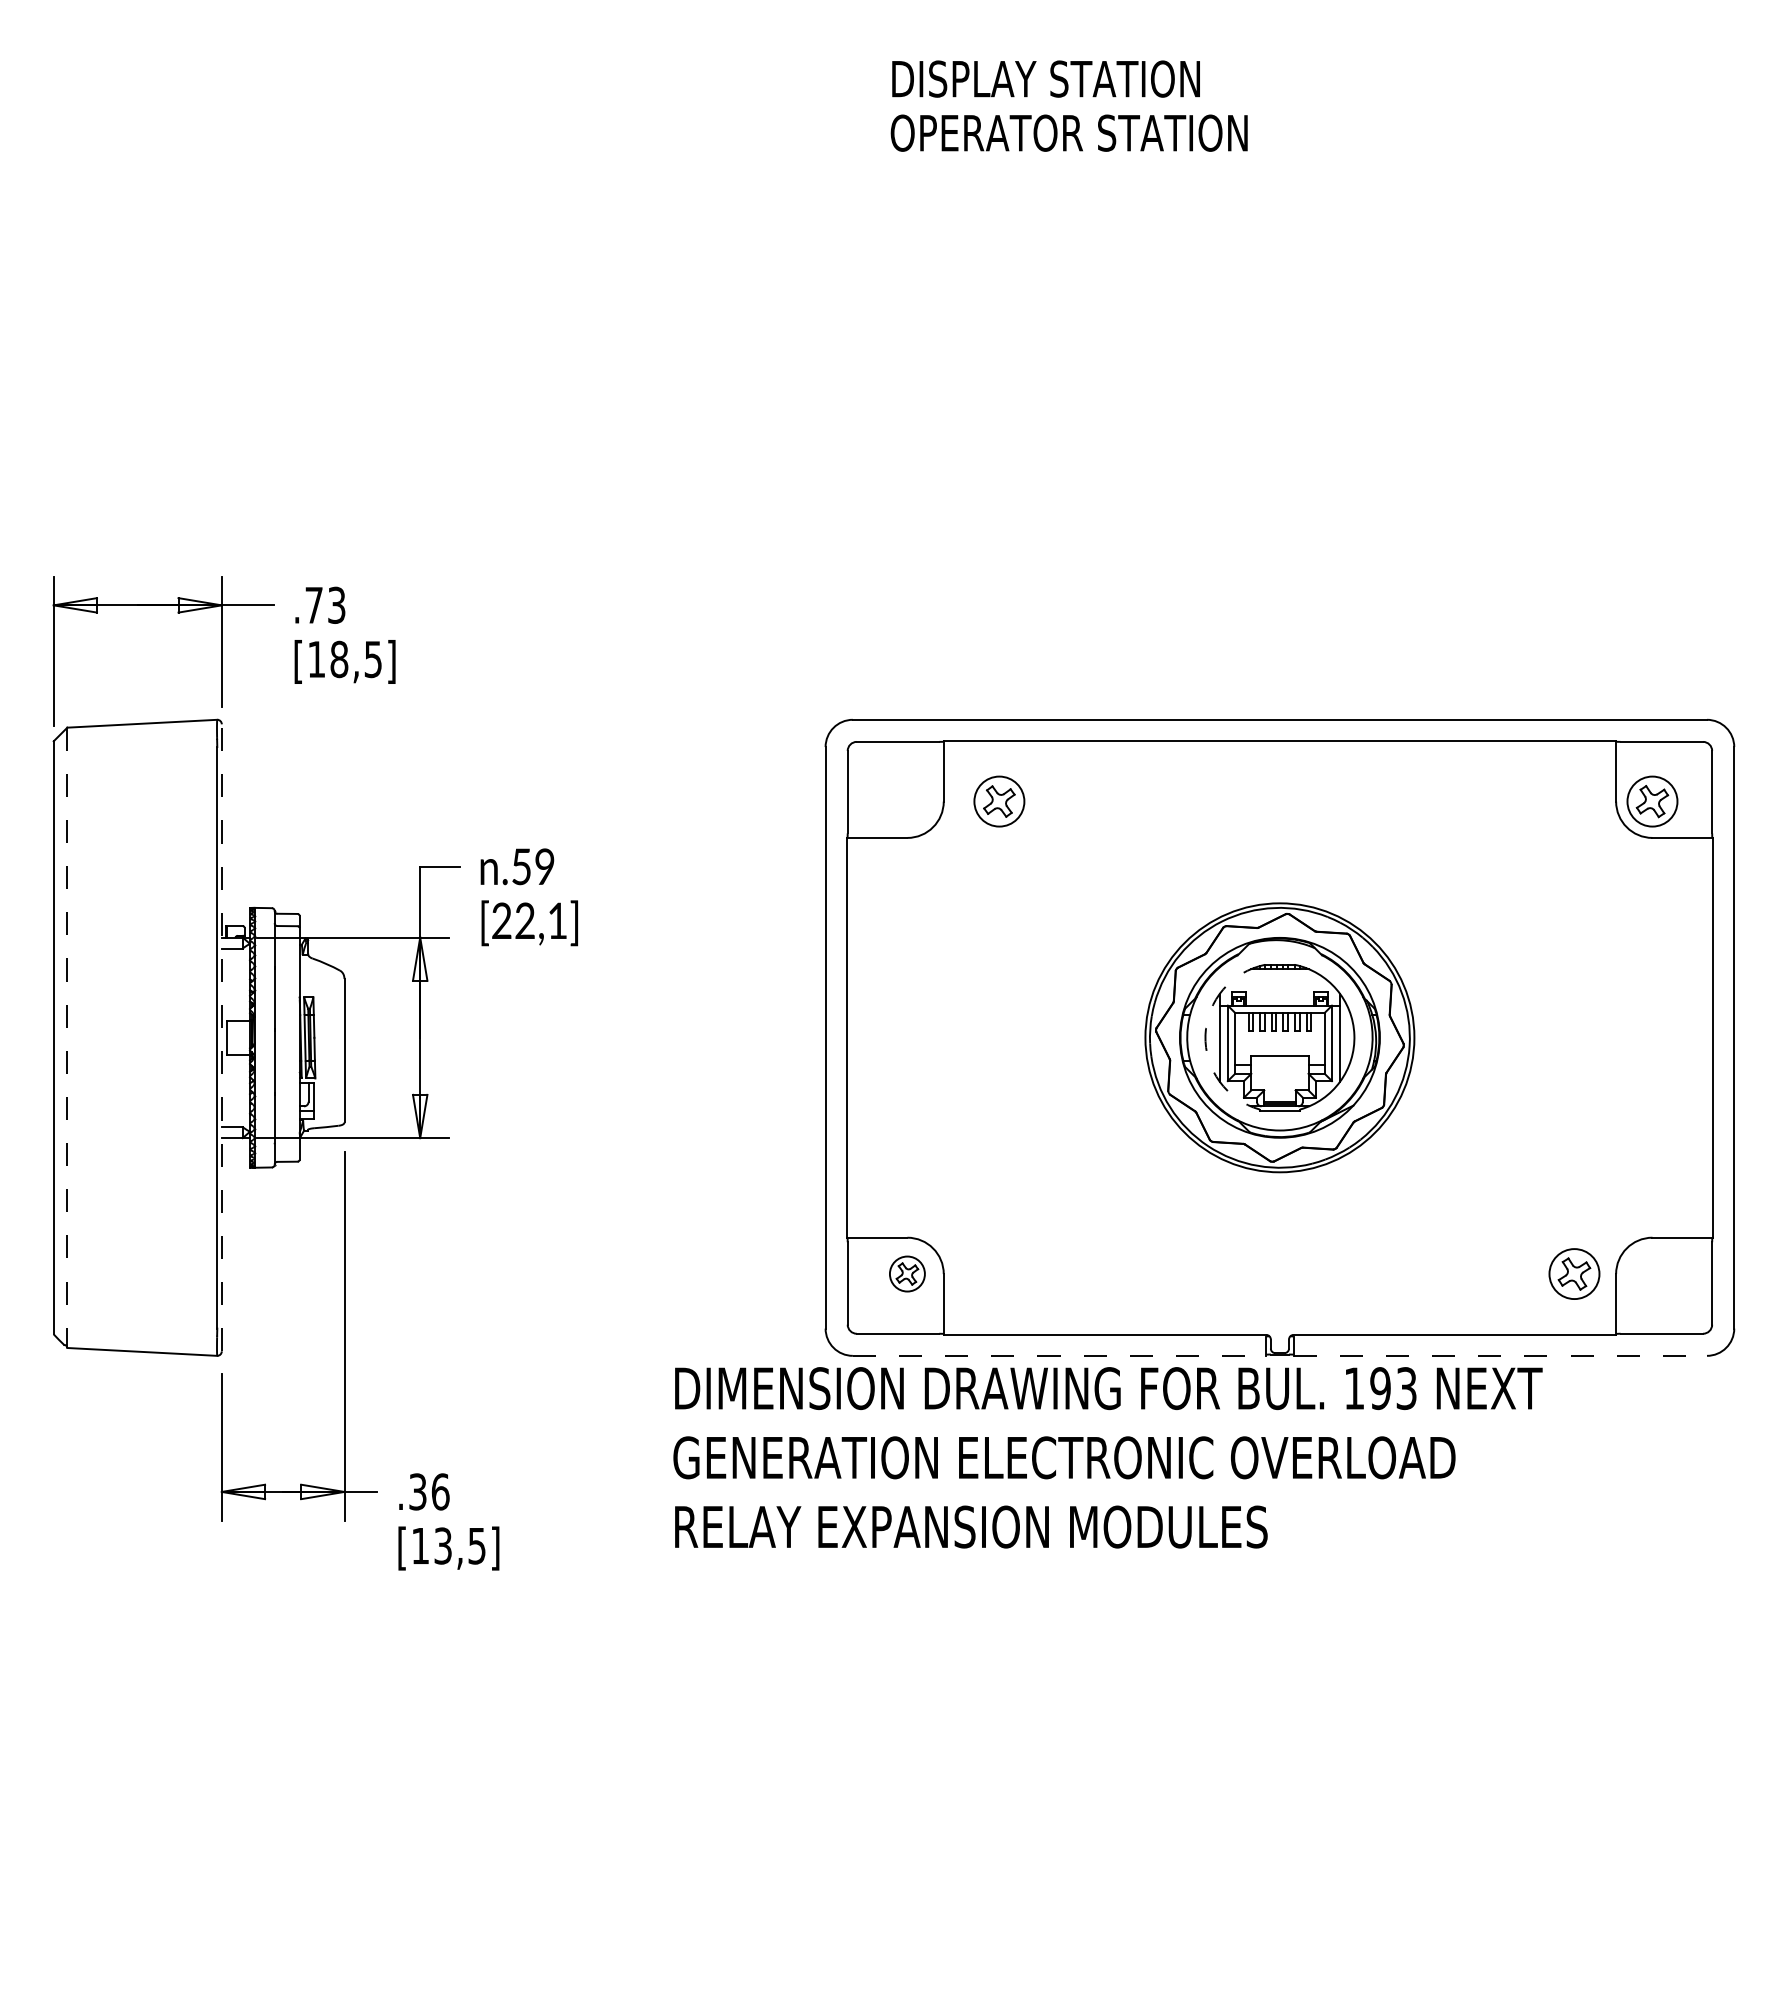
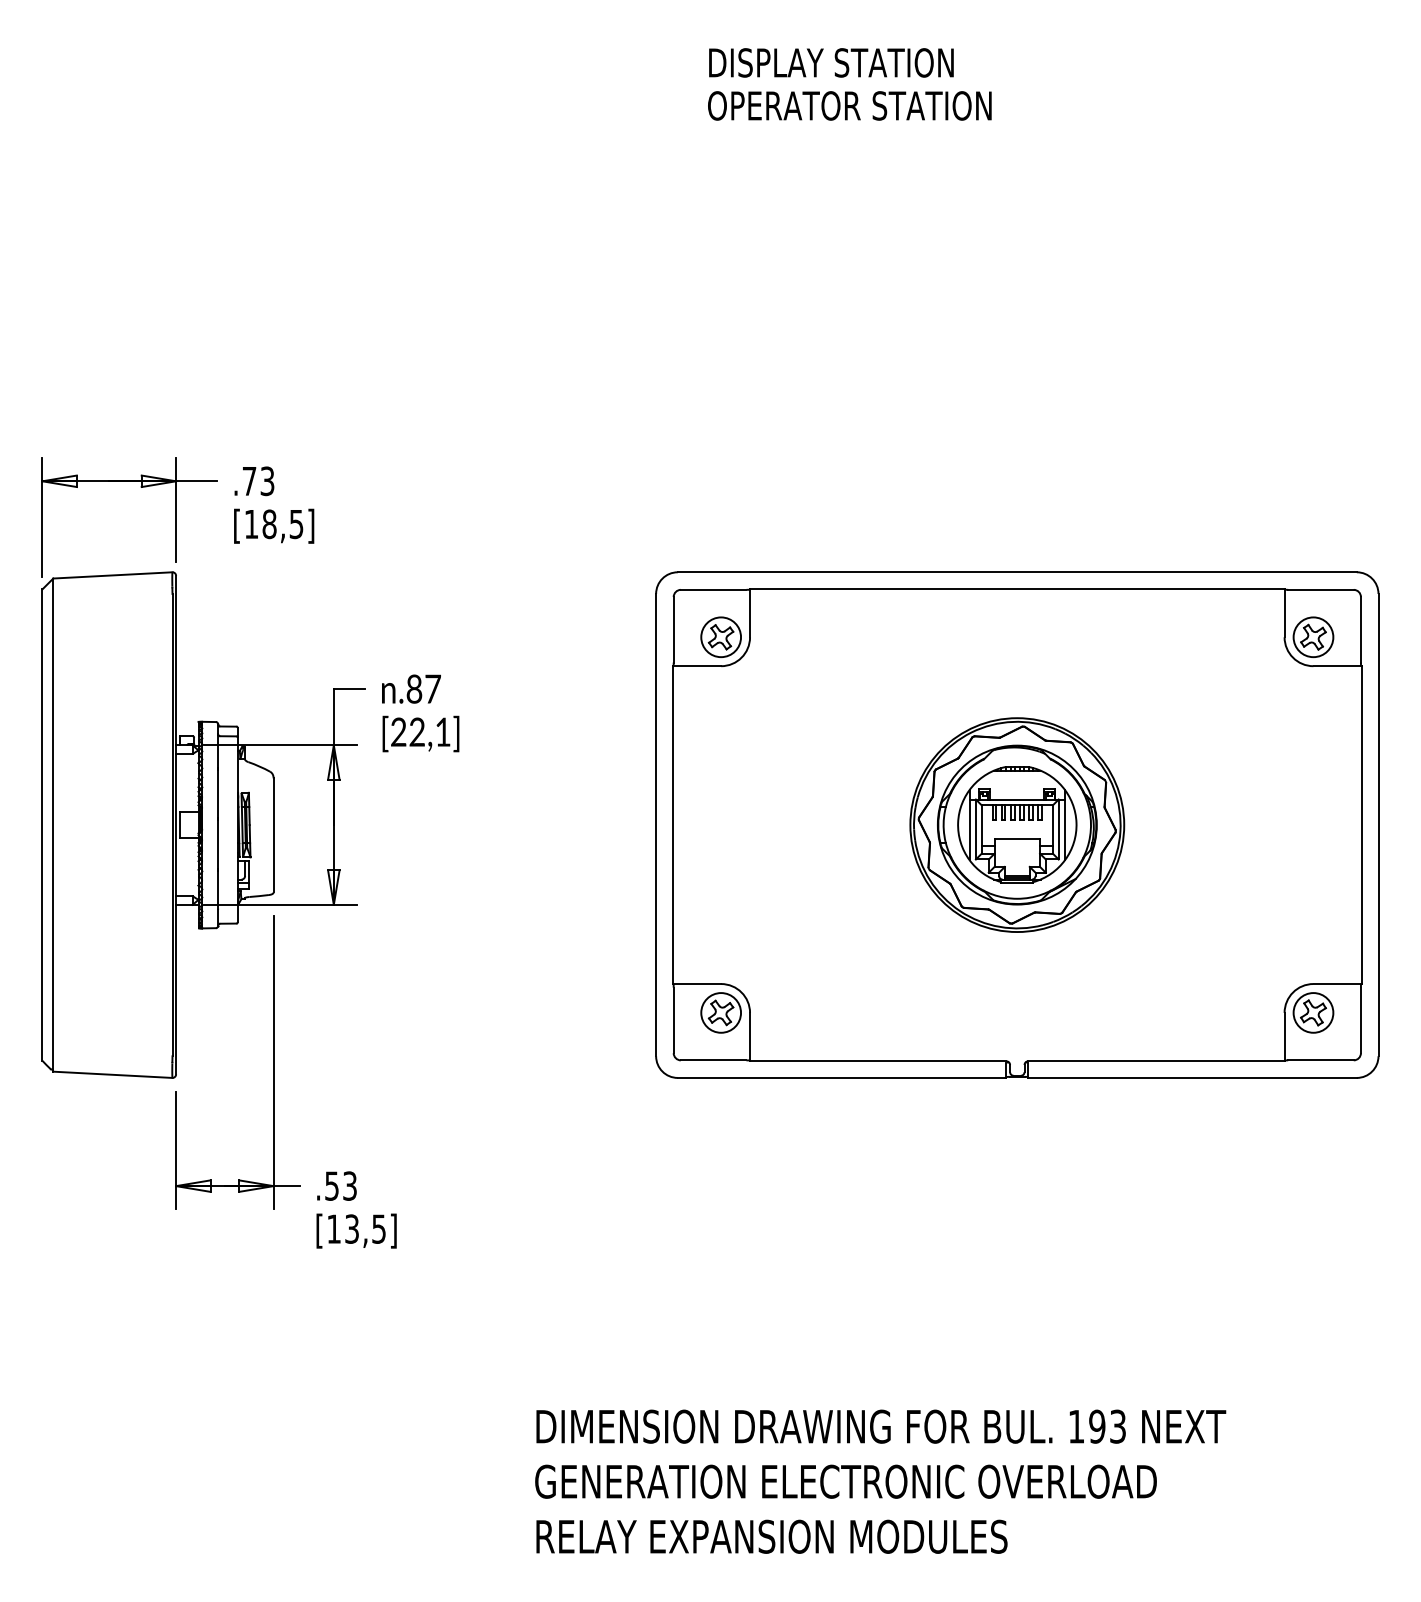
part: (999, 801) -> (721, 637), moved
text: (533, 866) -> (423, 688), .59 -> .87
arc: (1205, 1035) -> (958, 823), dashed -> solid
line: (221, 1037) -> (175, 824), dashed -> solid
line: (67, 1038) -> (53, 825), dashed -> solid
part: (907, 1273) -> (721, 1012), size x1.43
part: (1574, 1273) -> (1313, 1012), moved
line: (1059, 1355) -> (842, 1077), dashed -> solid
line: (1500, 1355) -> (1192, 1077), dashed -> solid
text: (1107, 1457) -> (880, 1481), moved
text: (429, 1491) -> (341, 1185), .36 -> .53

